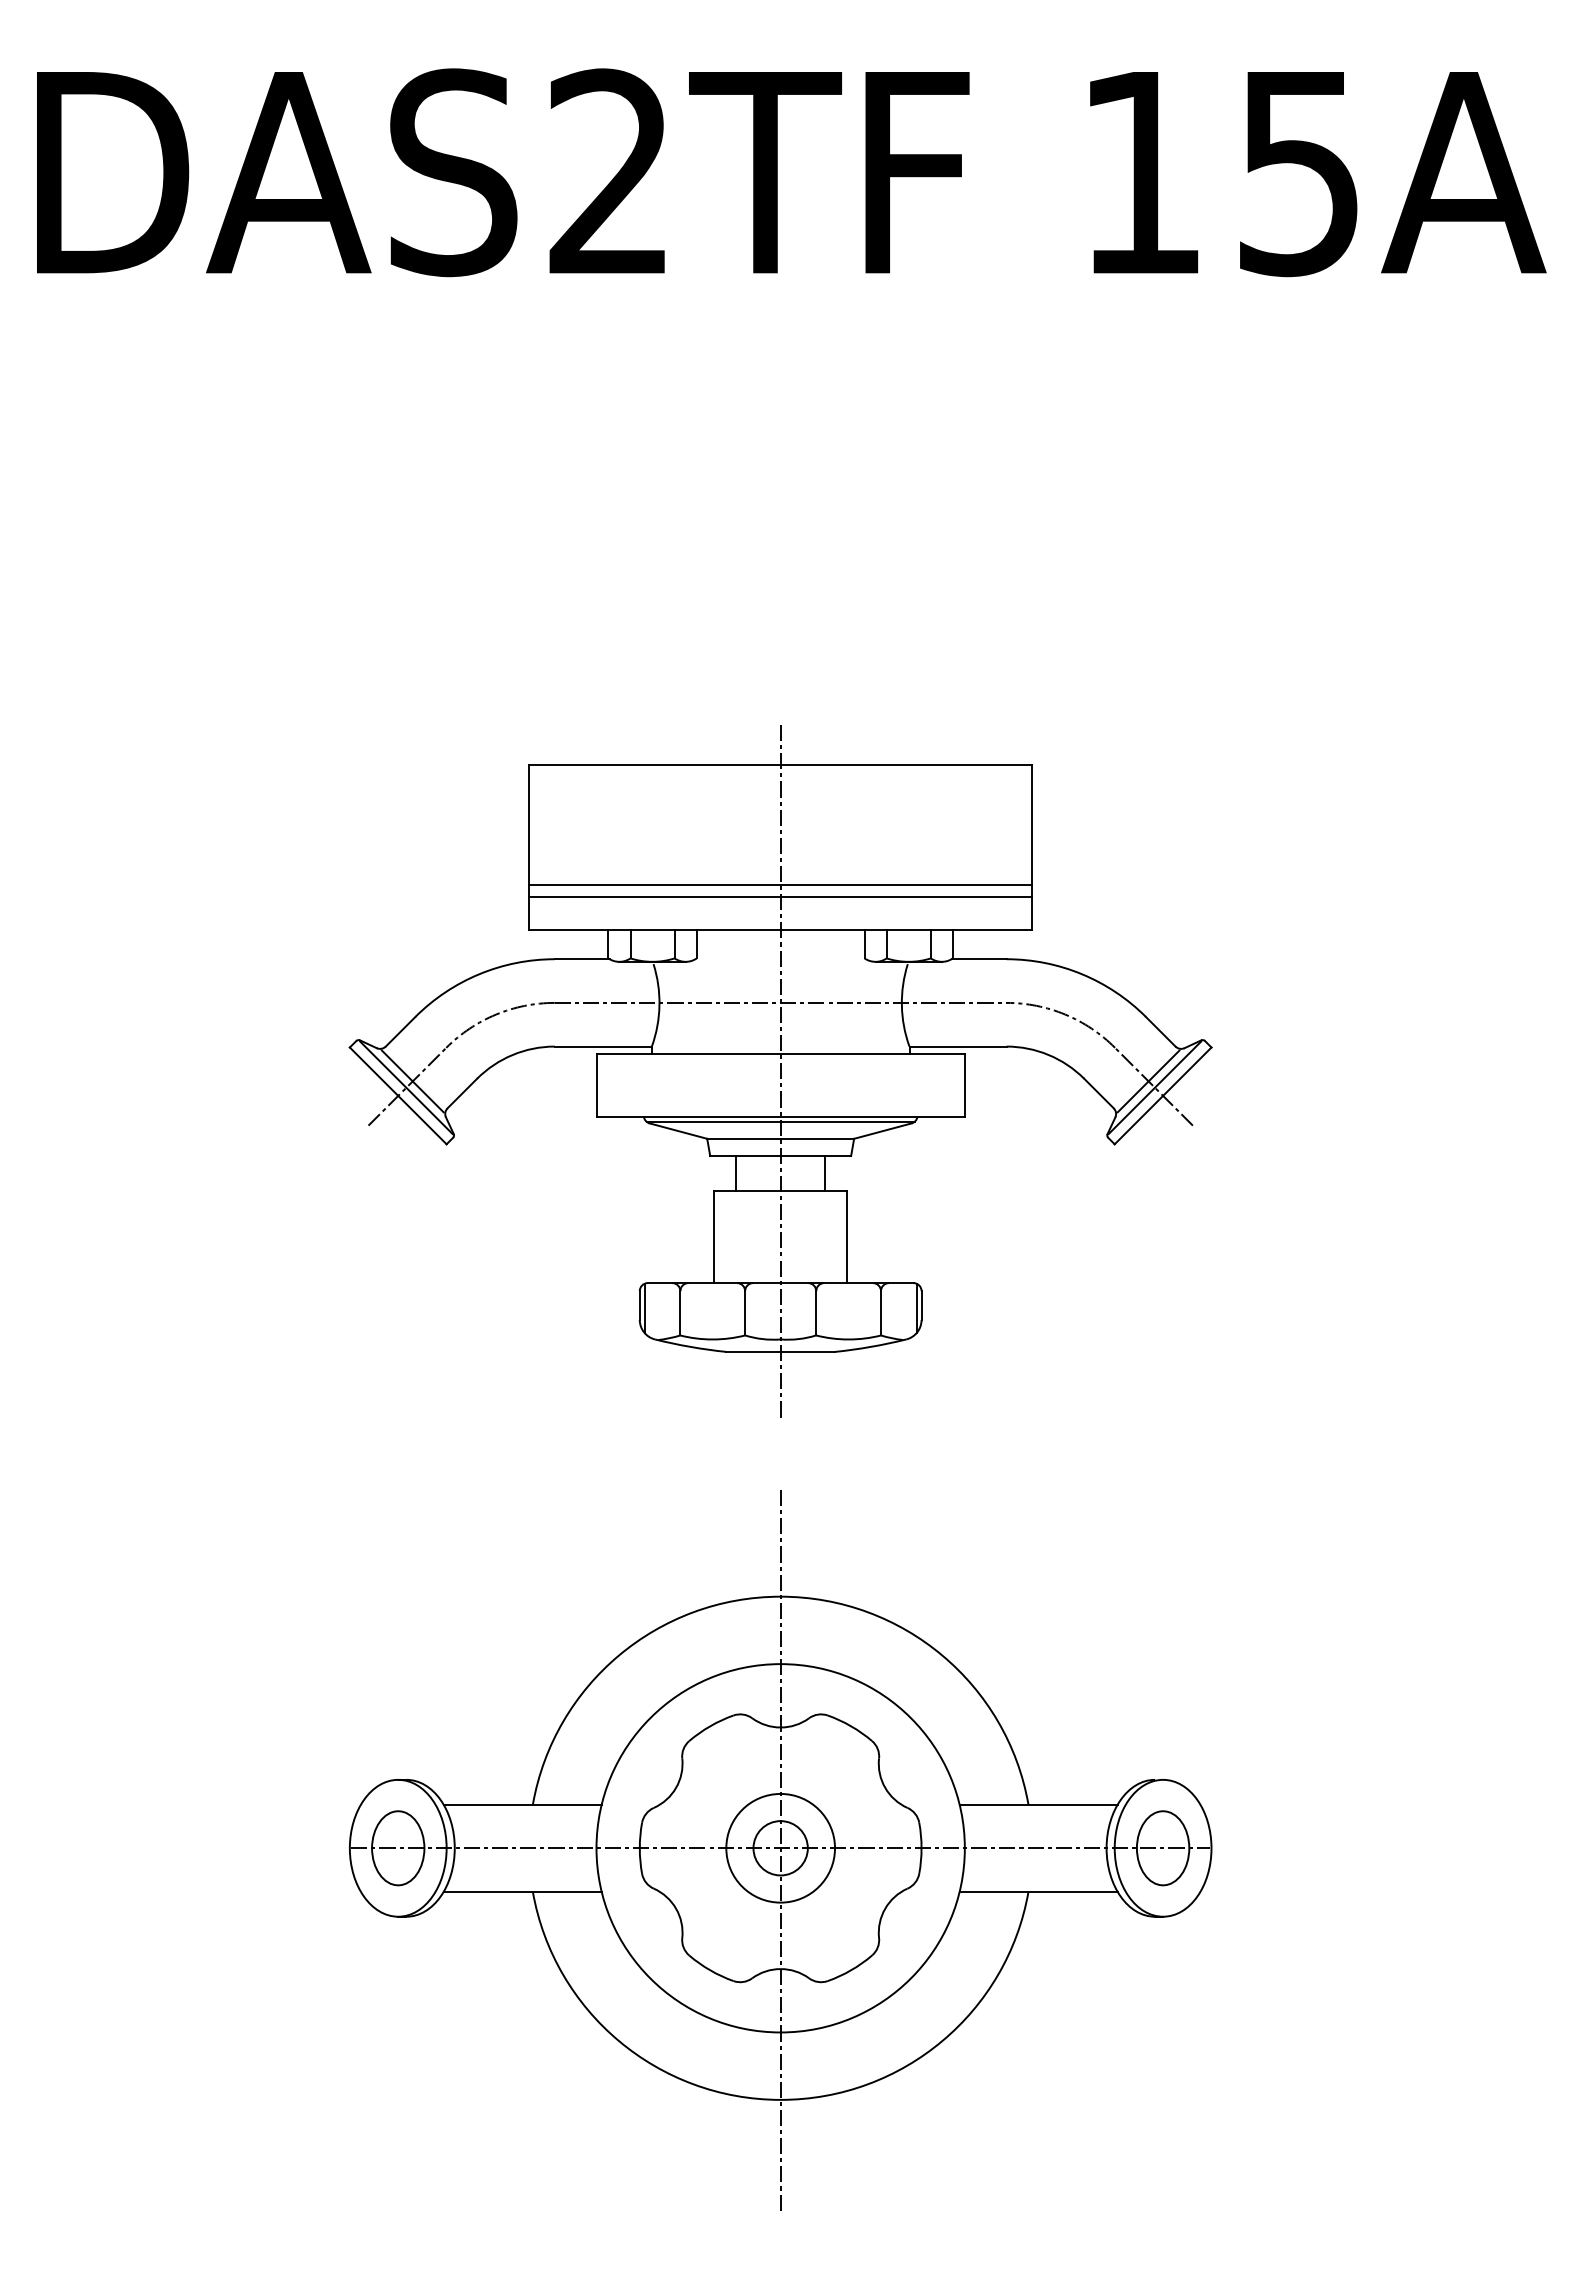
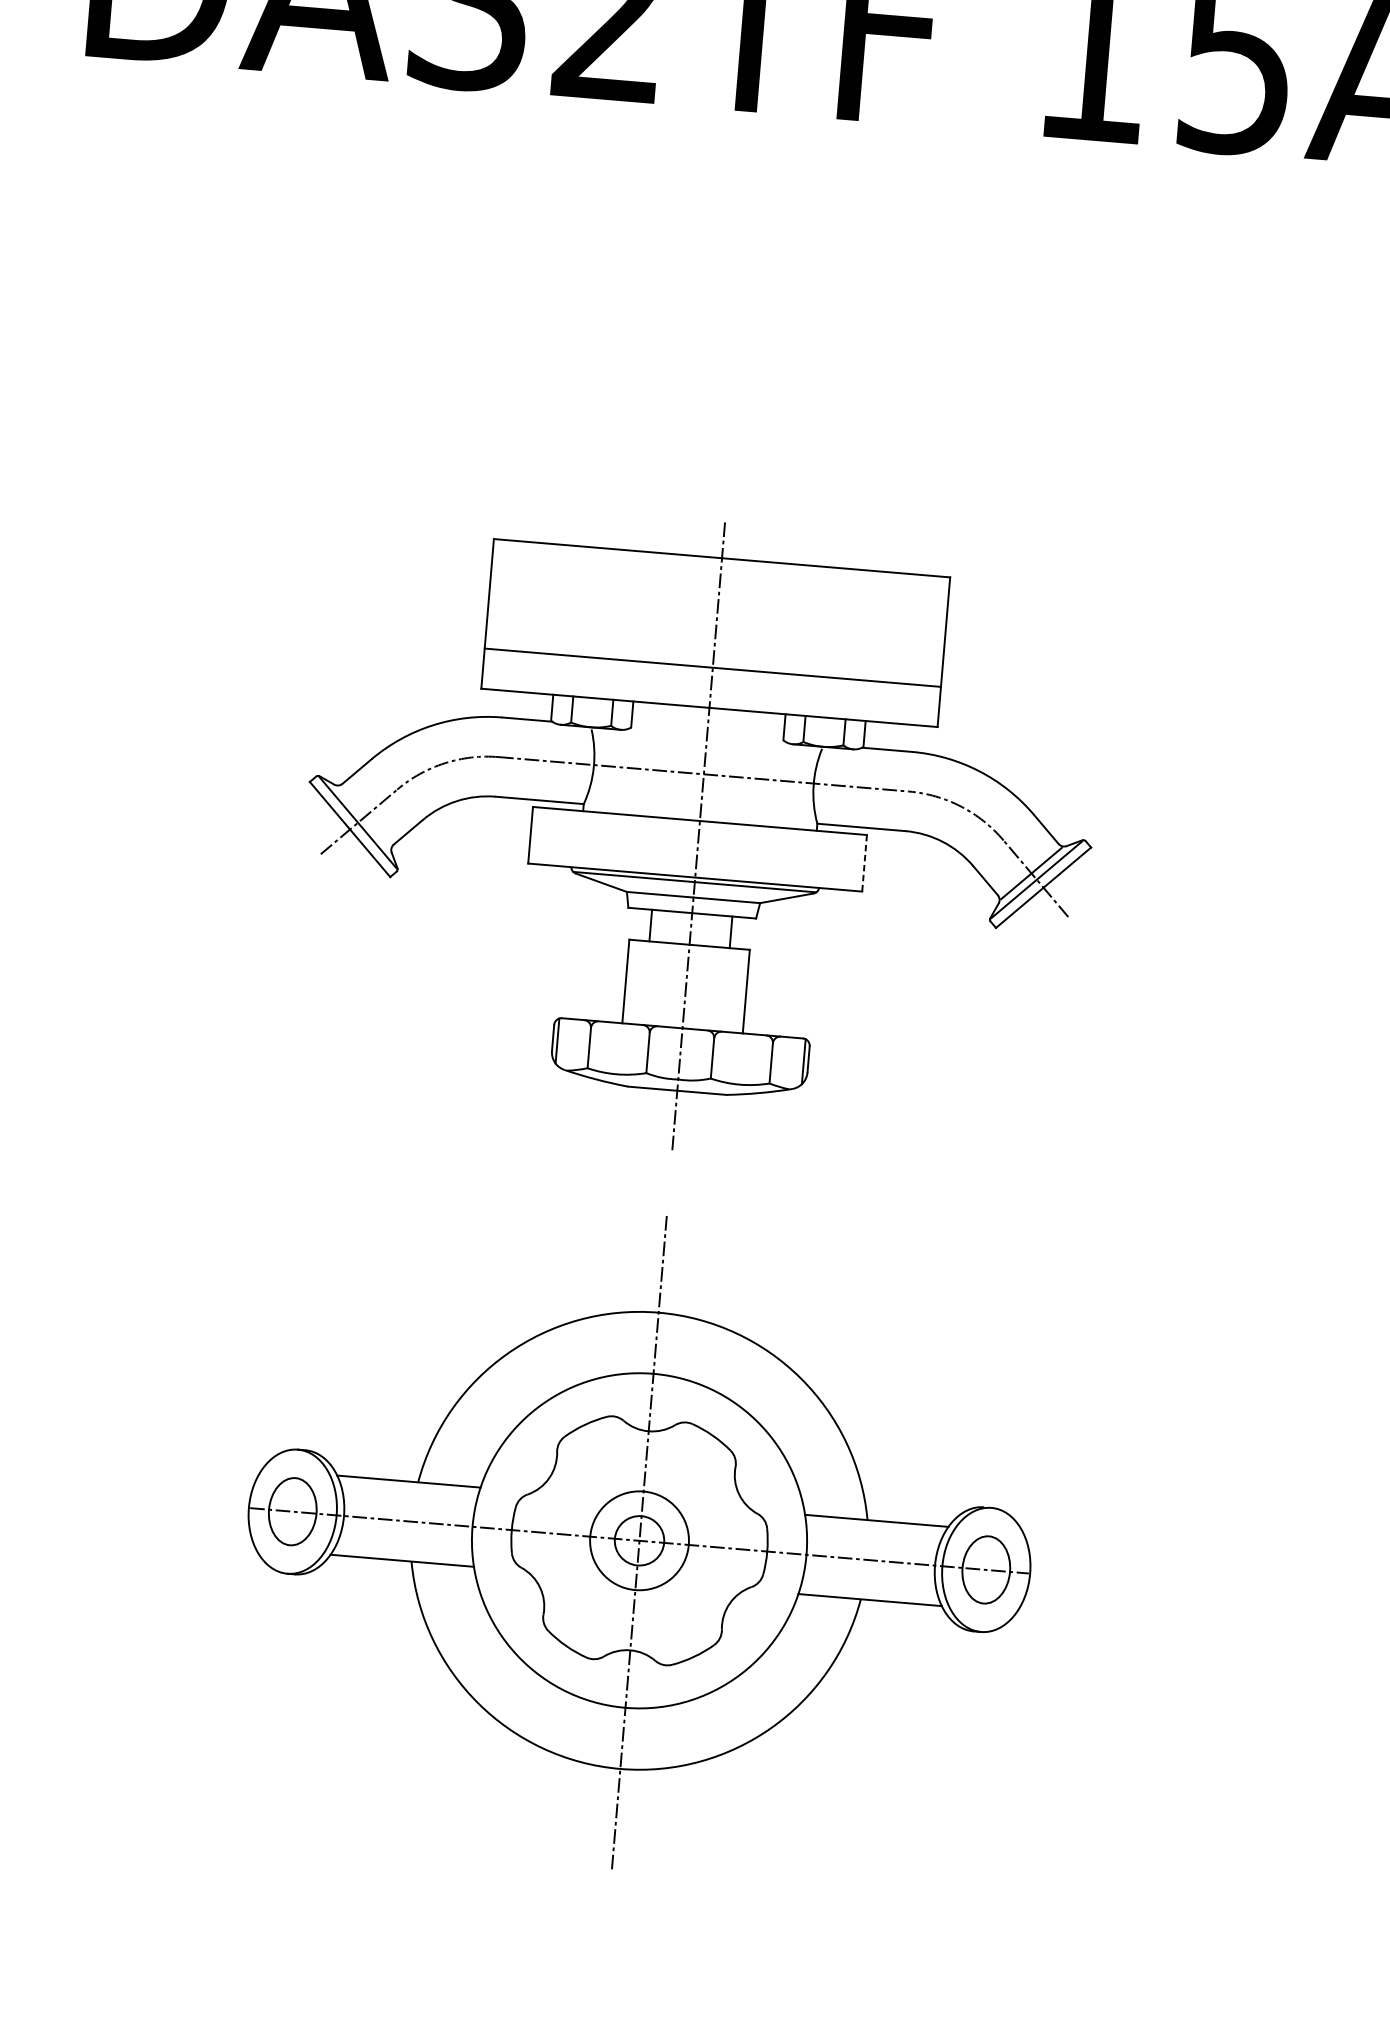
line: (780, 897) -> (711, 678), removed
line: (412, 1081) -> (364, 817), removed
line: (964, 1086) -> (864, 864), solid -> dashed

